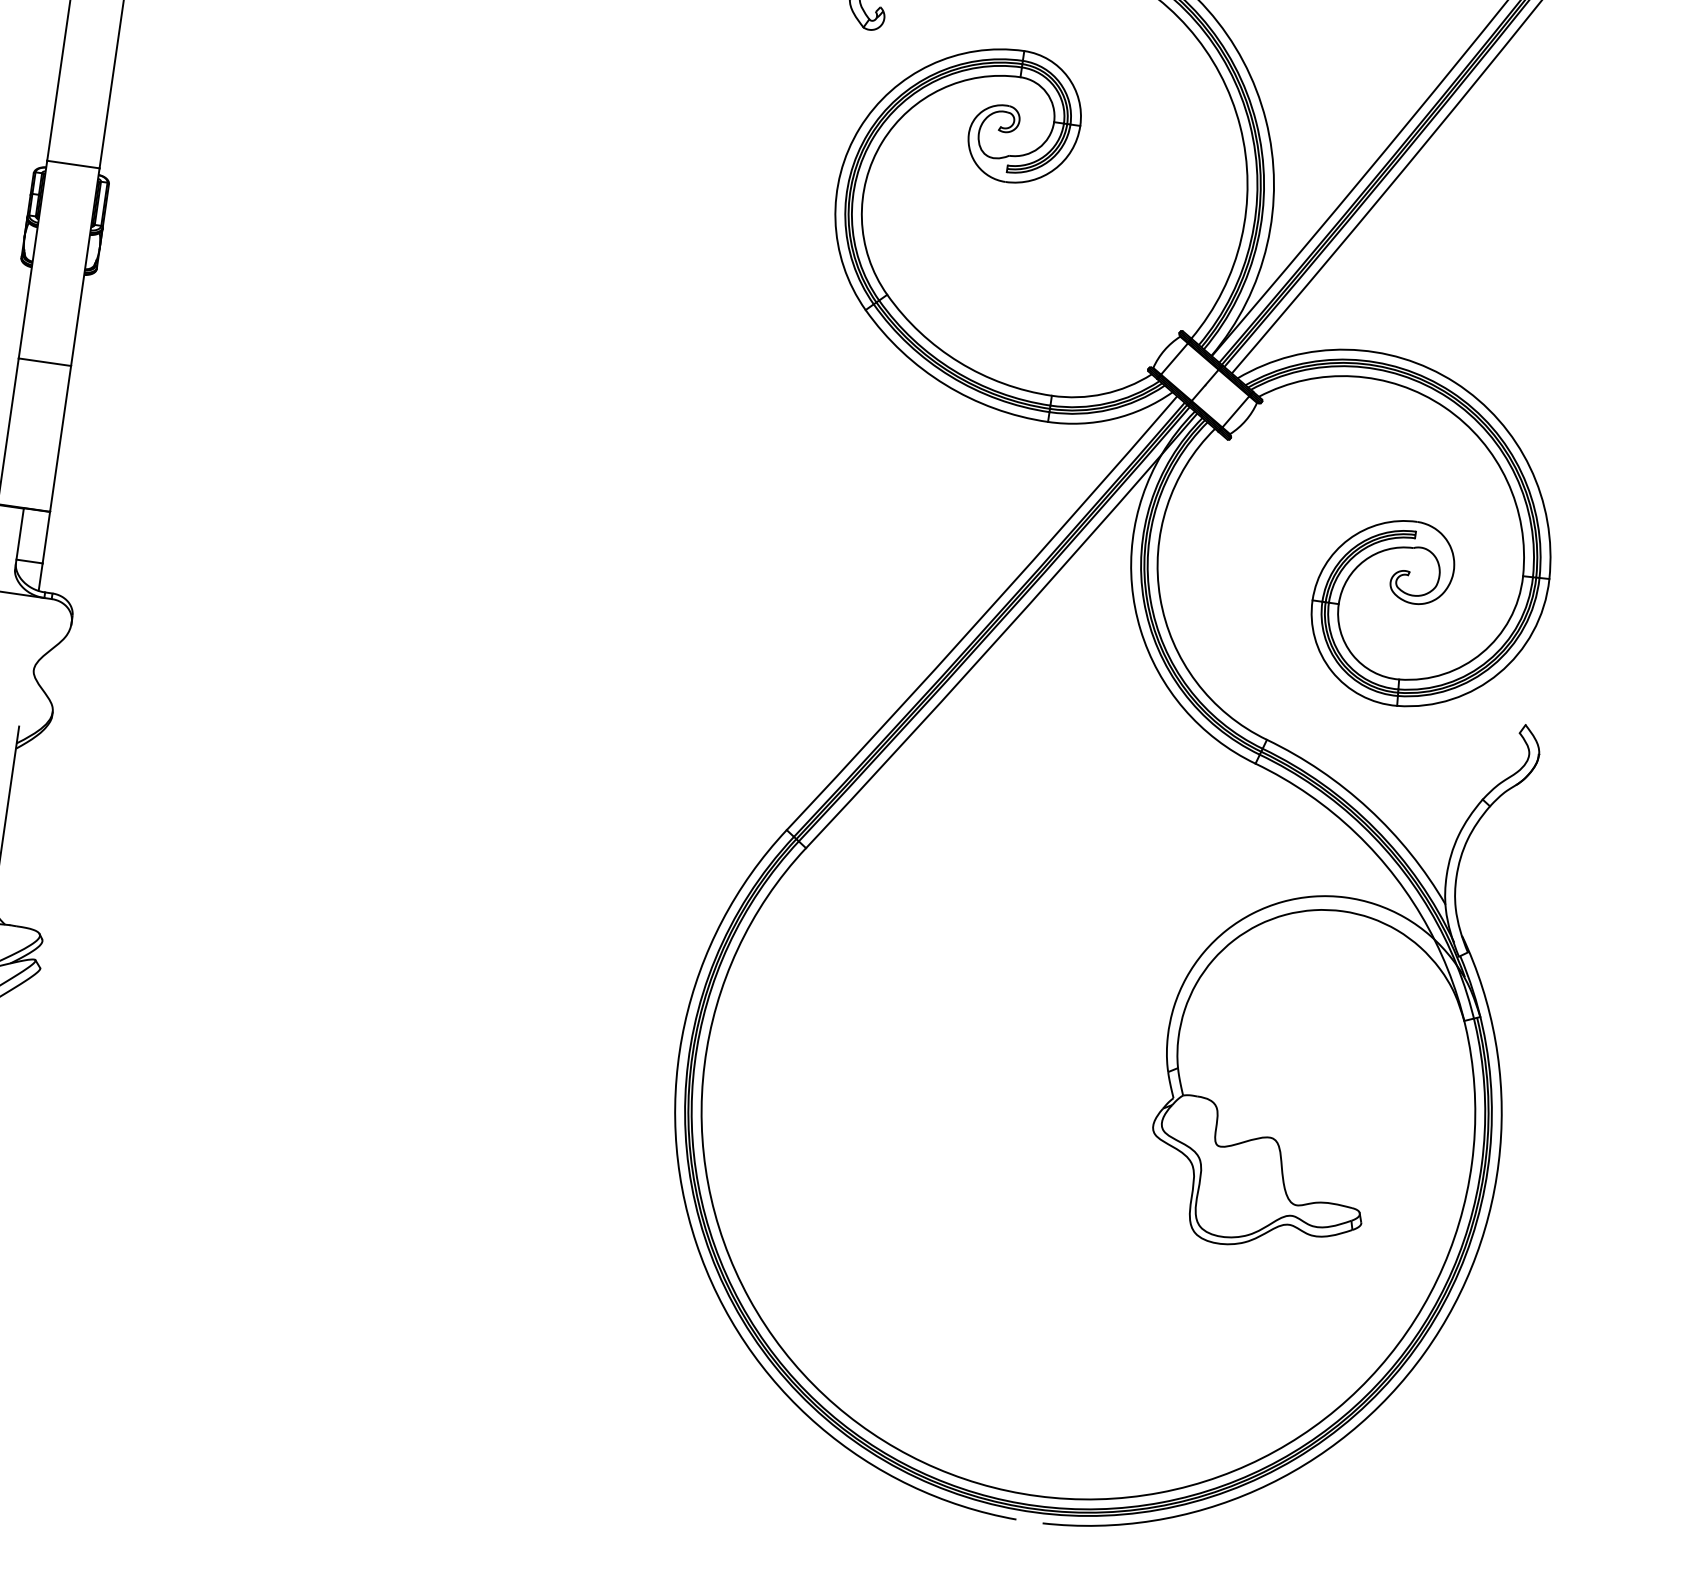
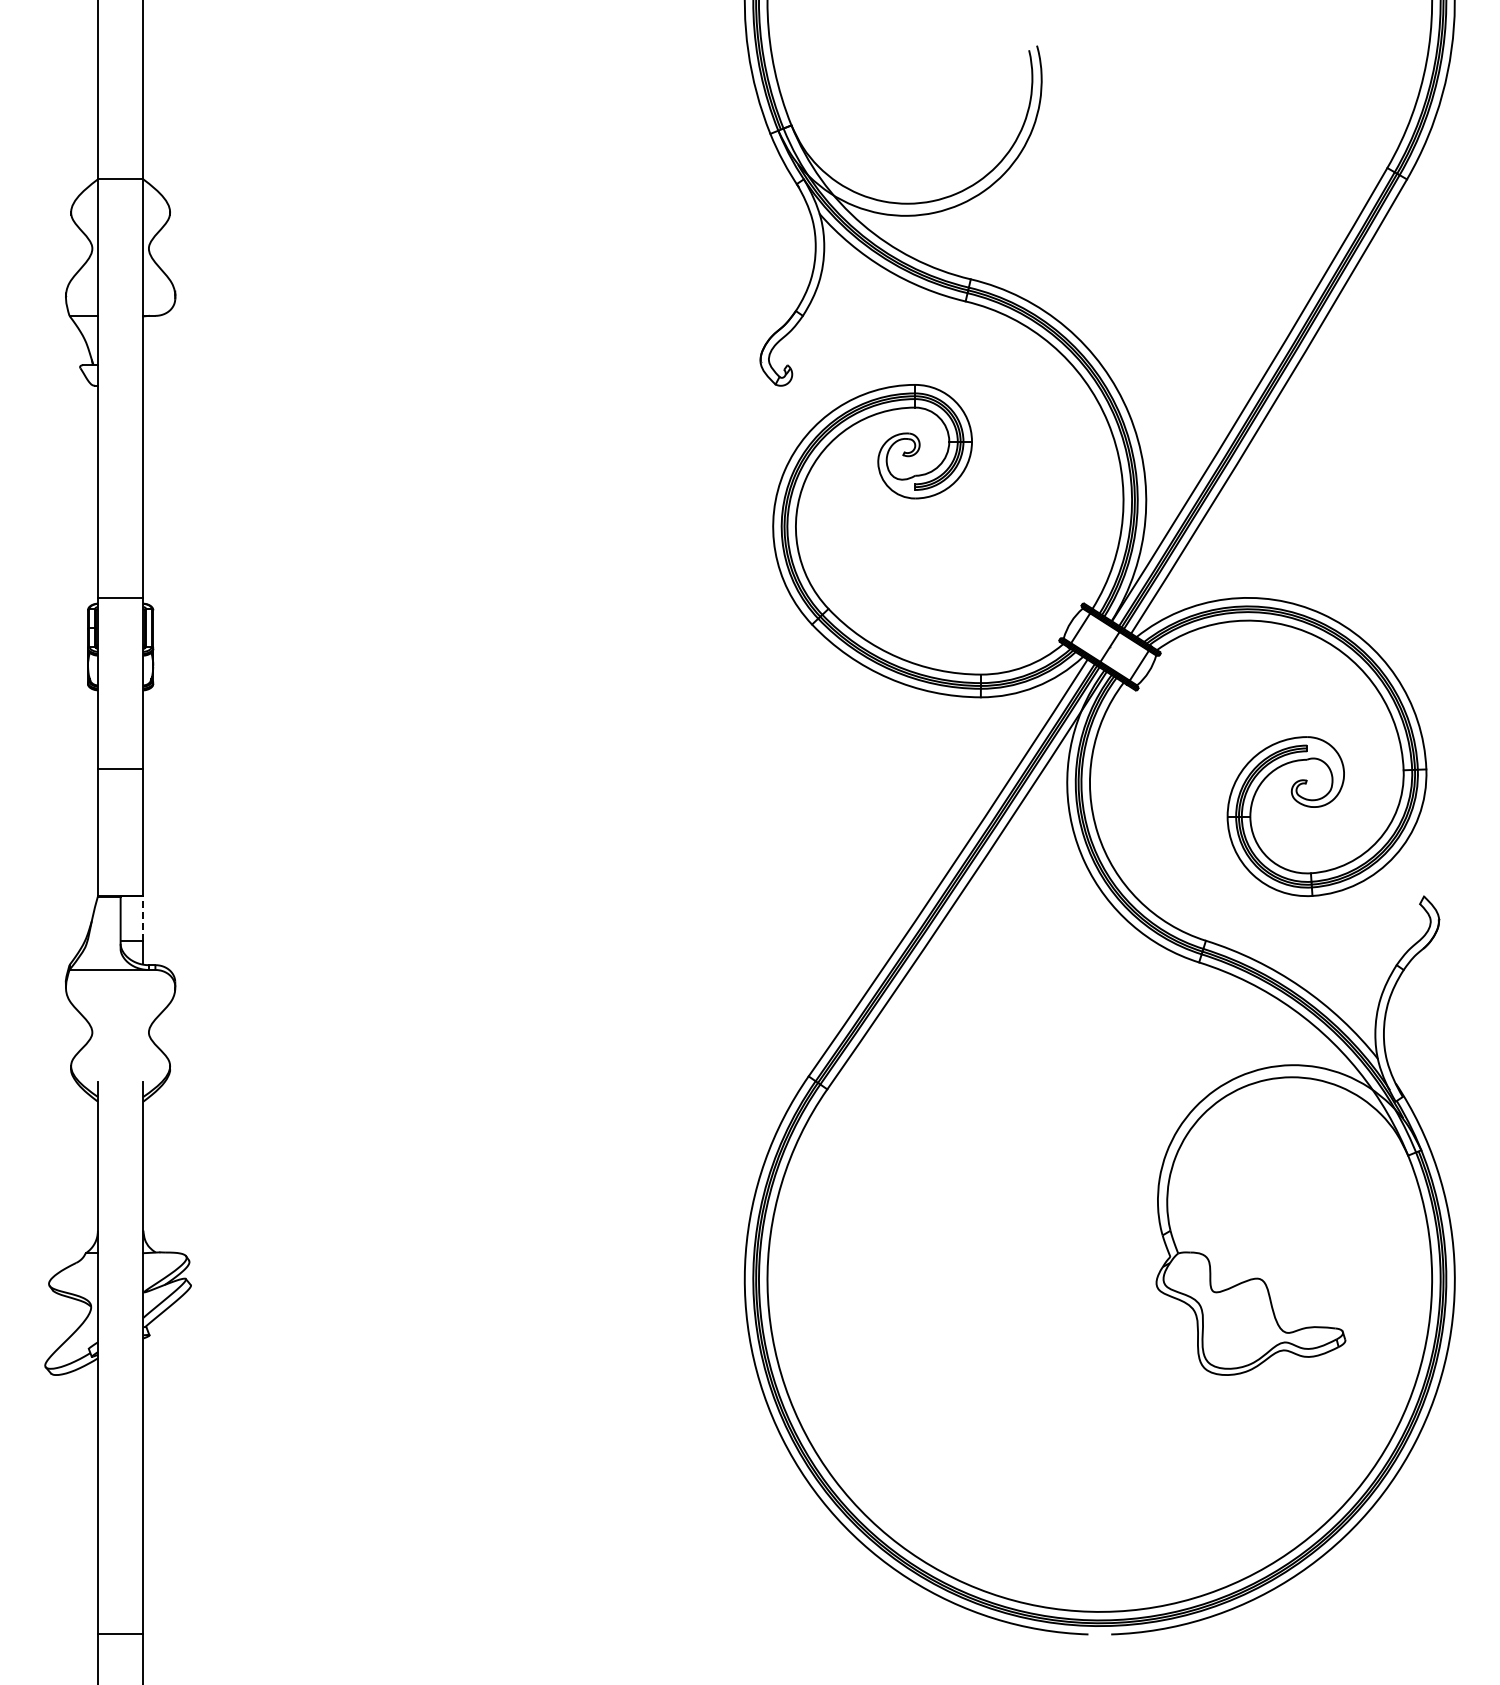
line: (46, 536) -> (143, 917), solid -> dashed

